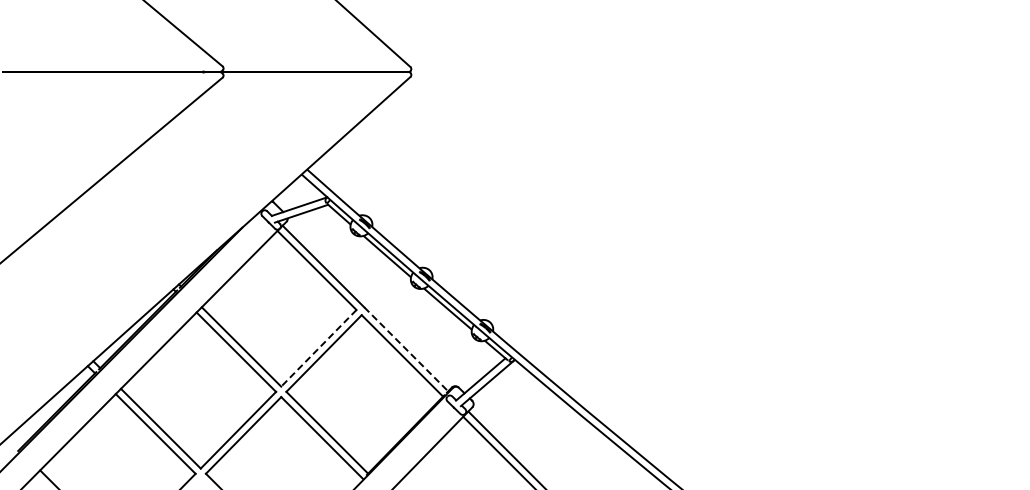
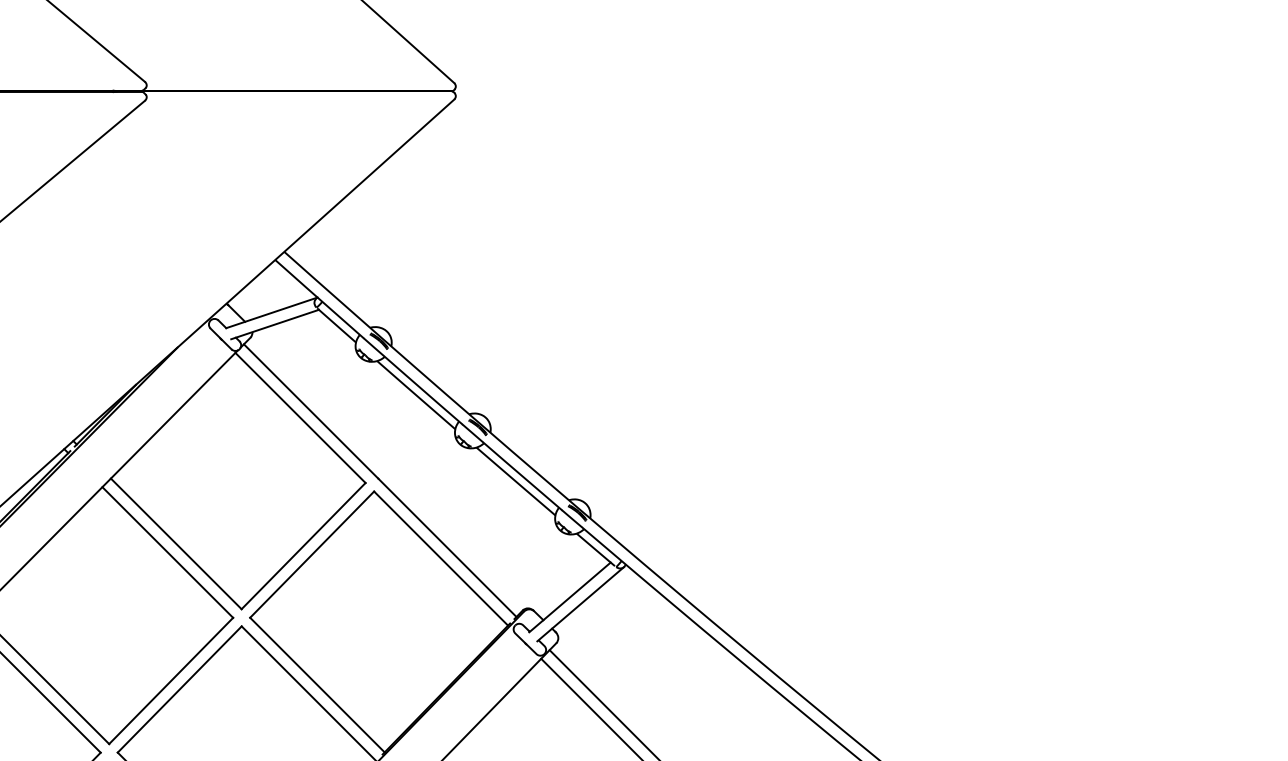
line: (318, 348) -> (302, 546), dashed -> solid
line: (406, 349) -> (447, 548), dashed -> solid

